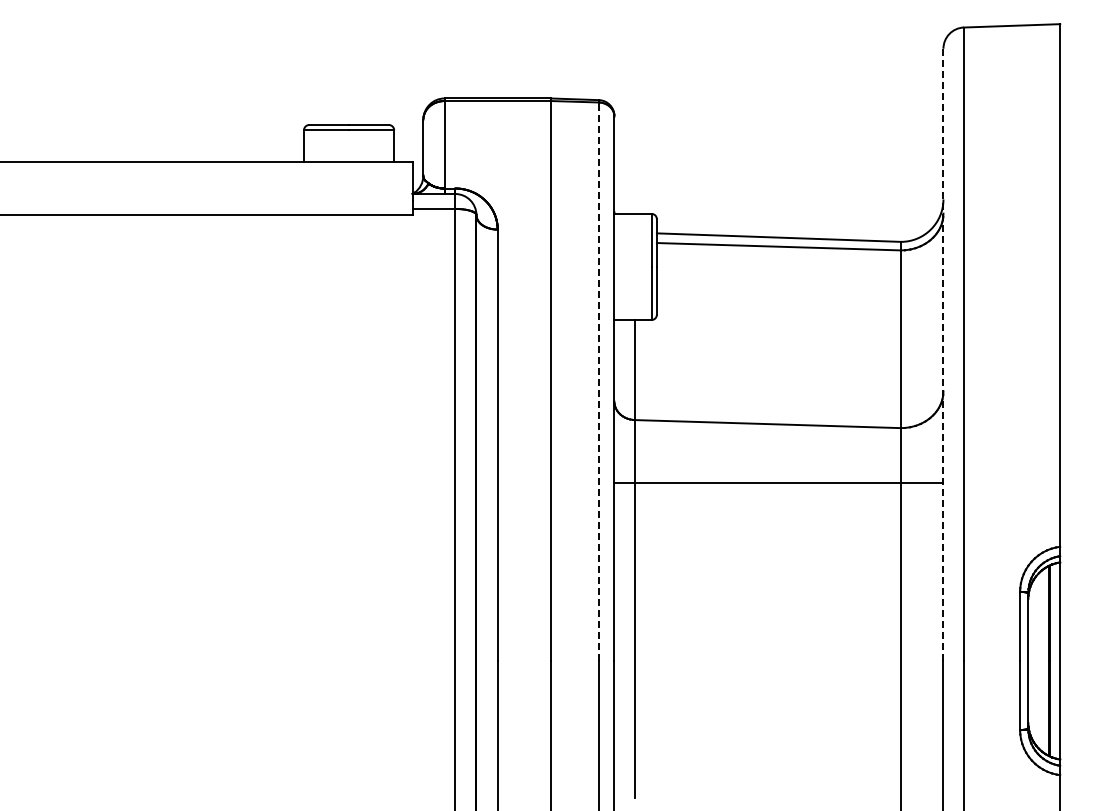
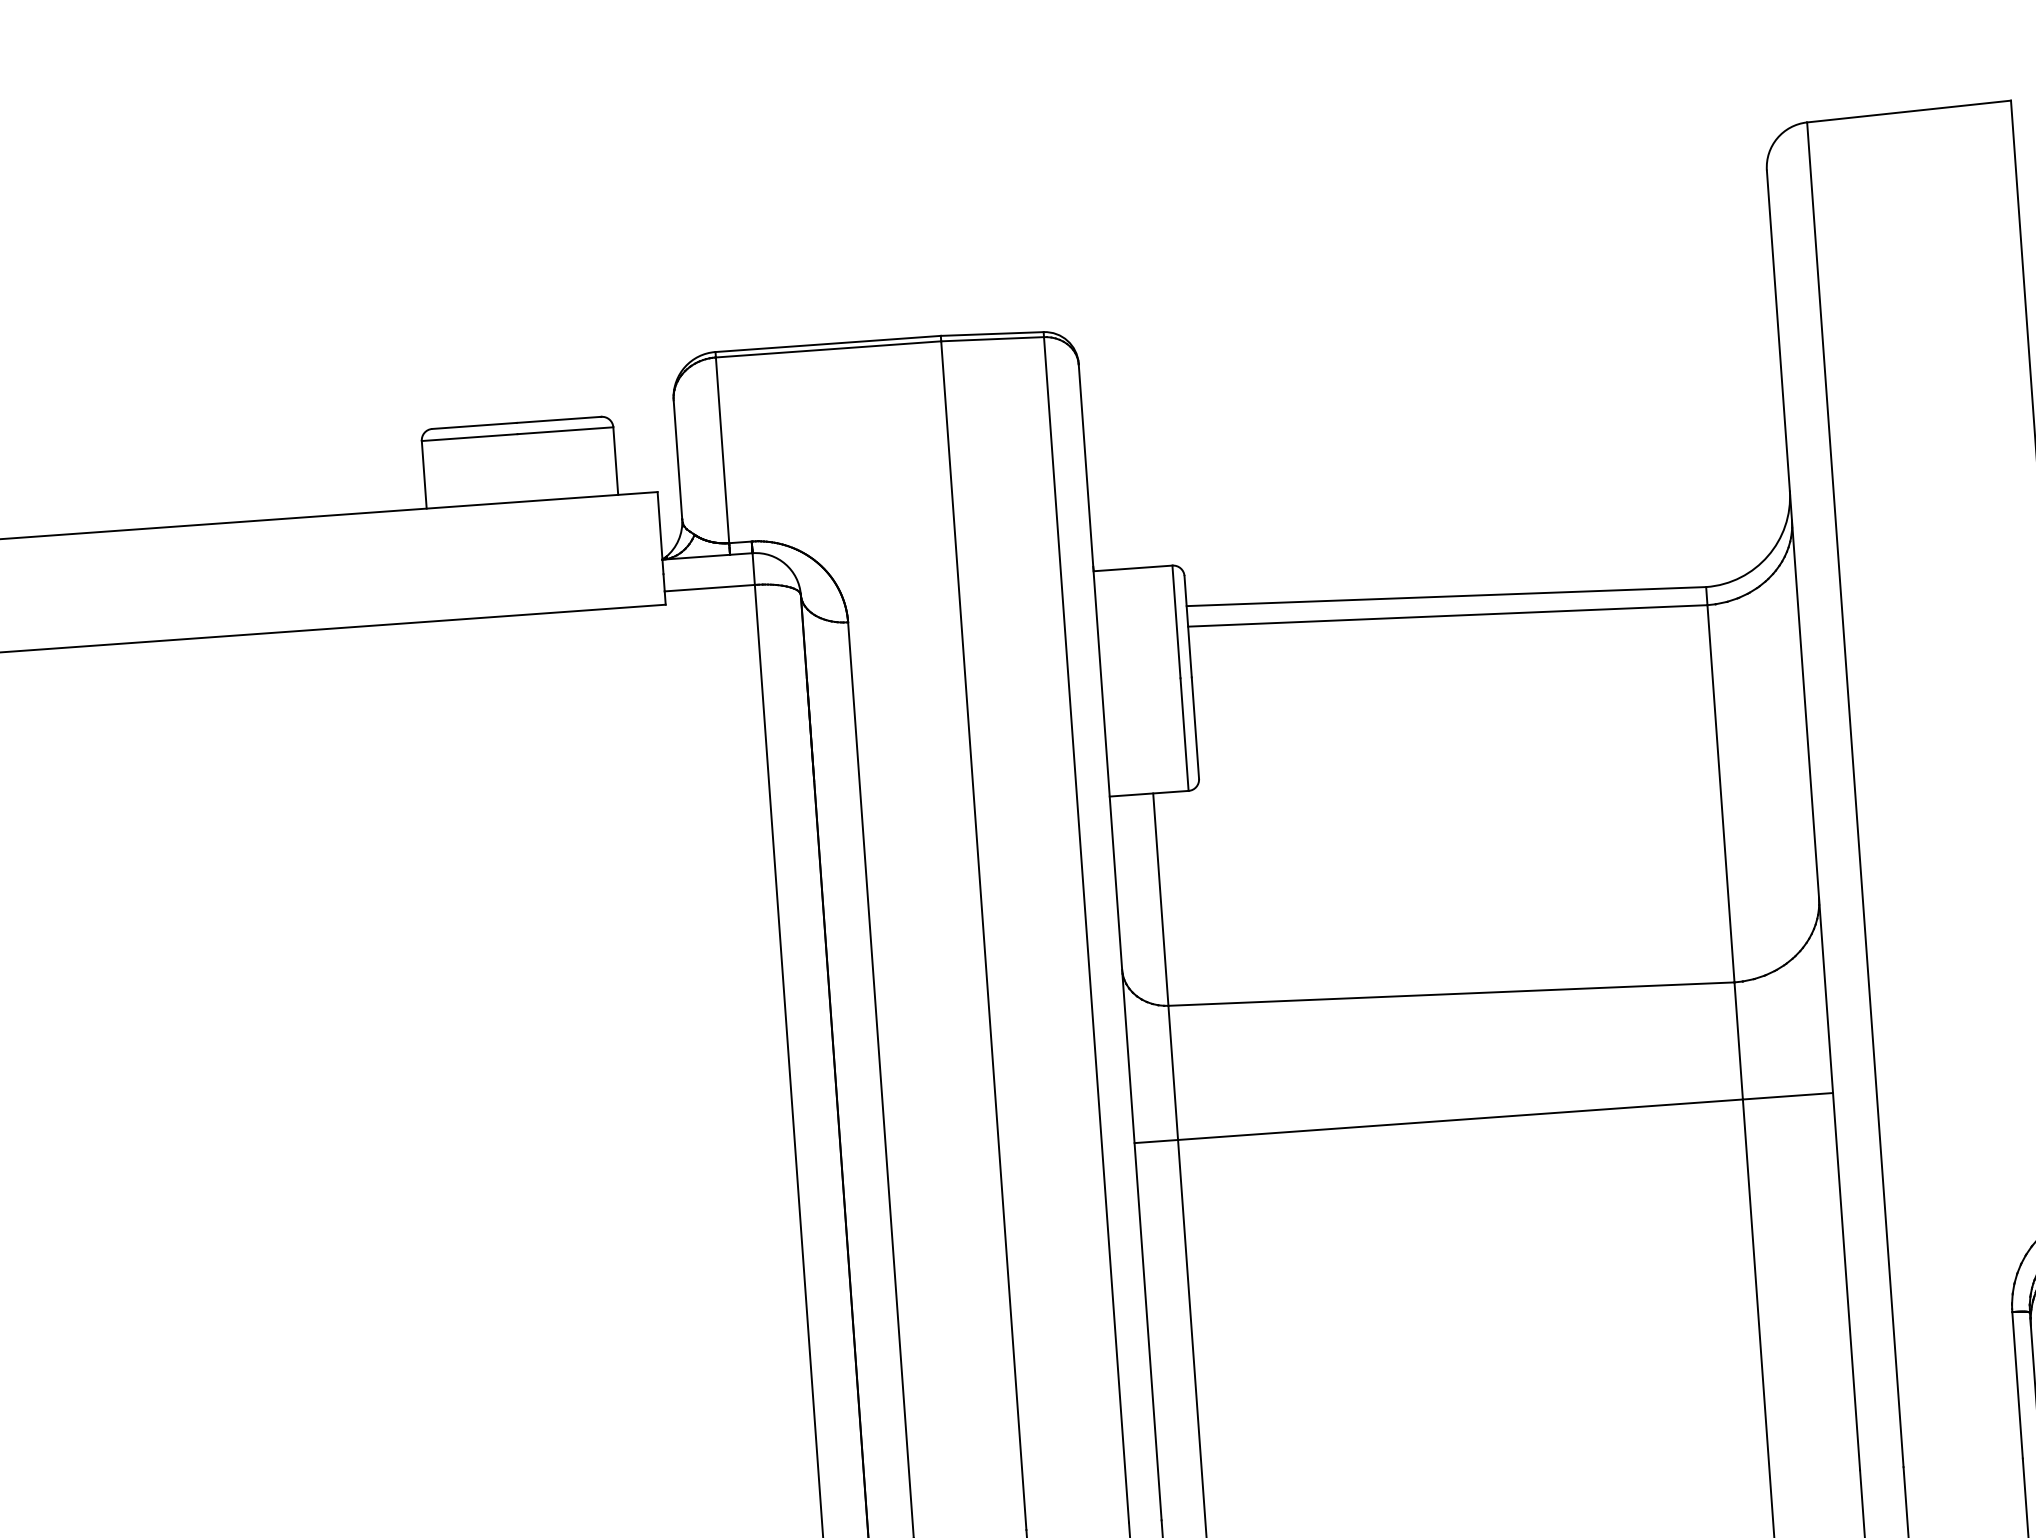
line: (943, 354) -> (1813, 819), dashed -> solid
line: (599, 381) -> (1087, 929), dashed -> solid

